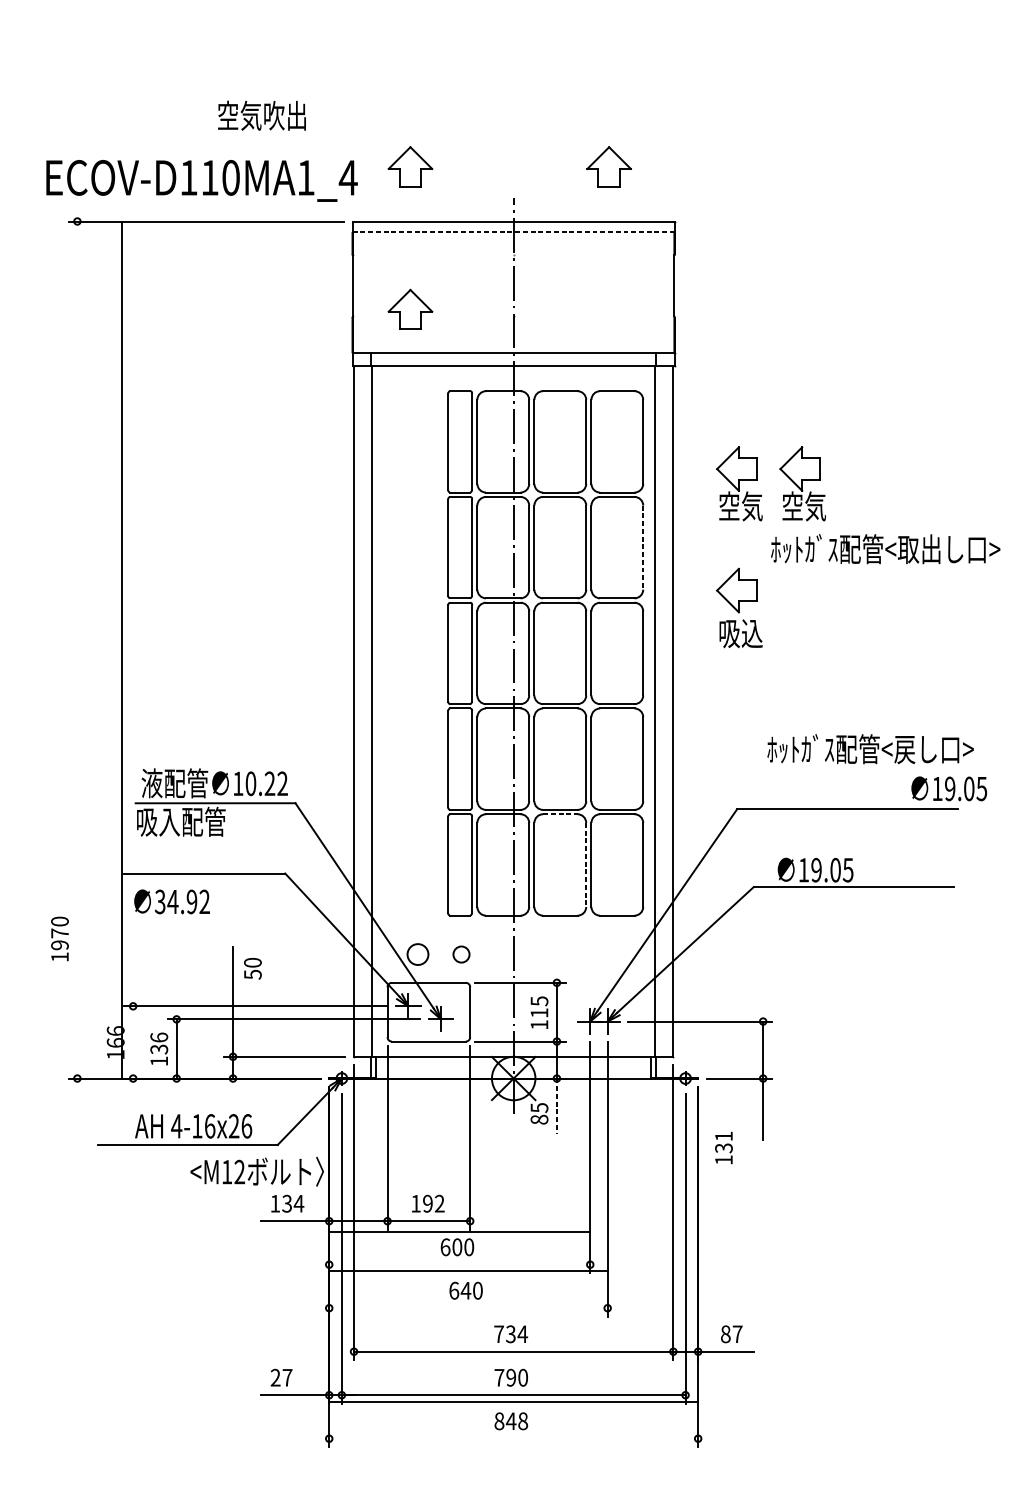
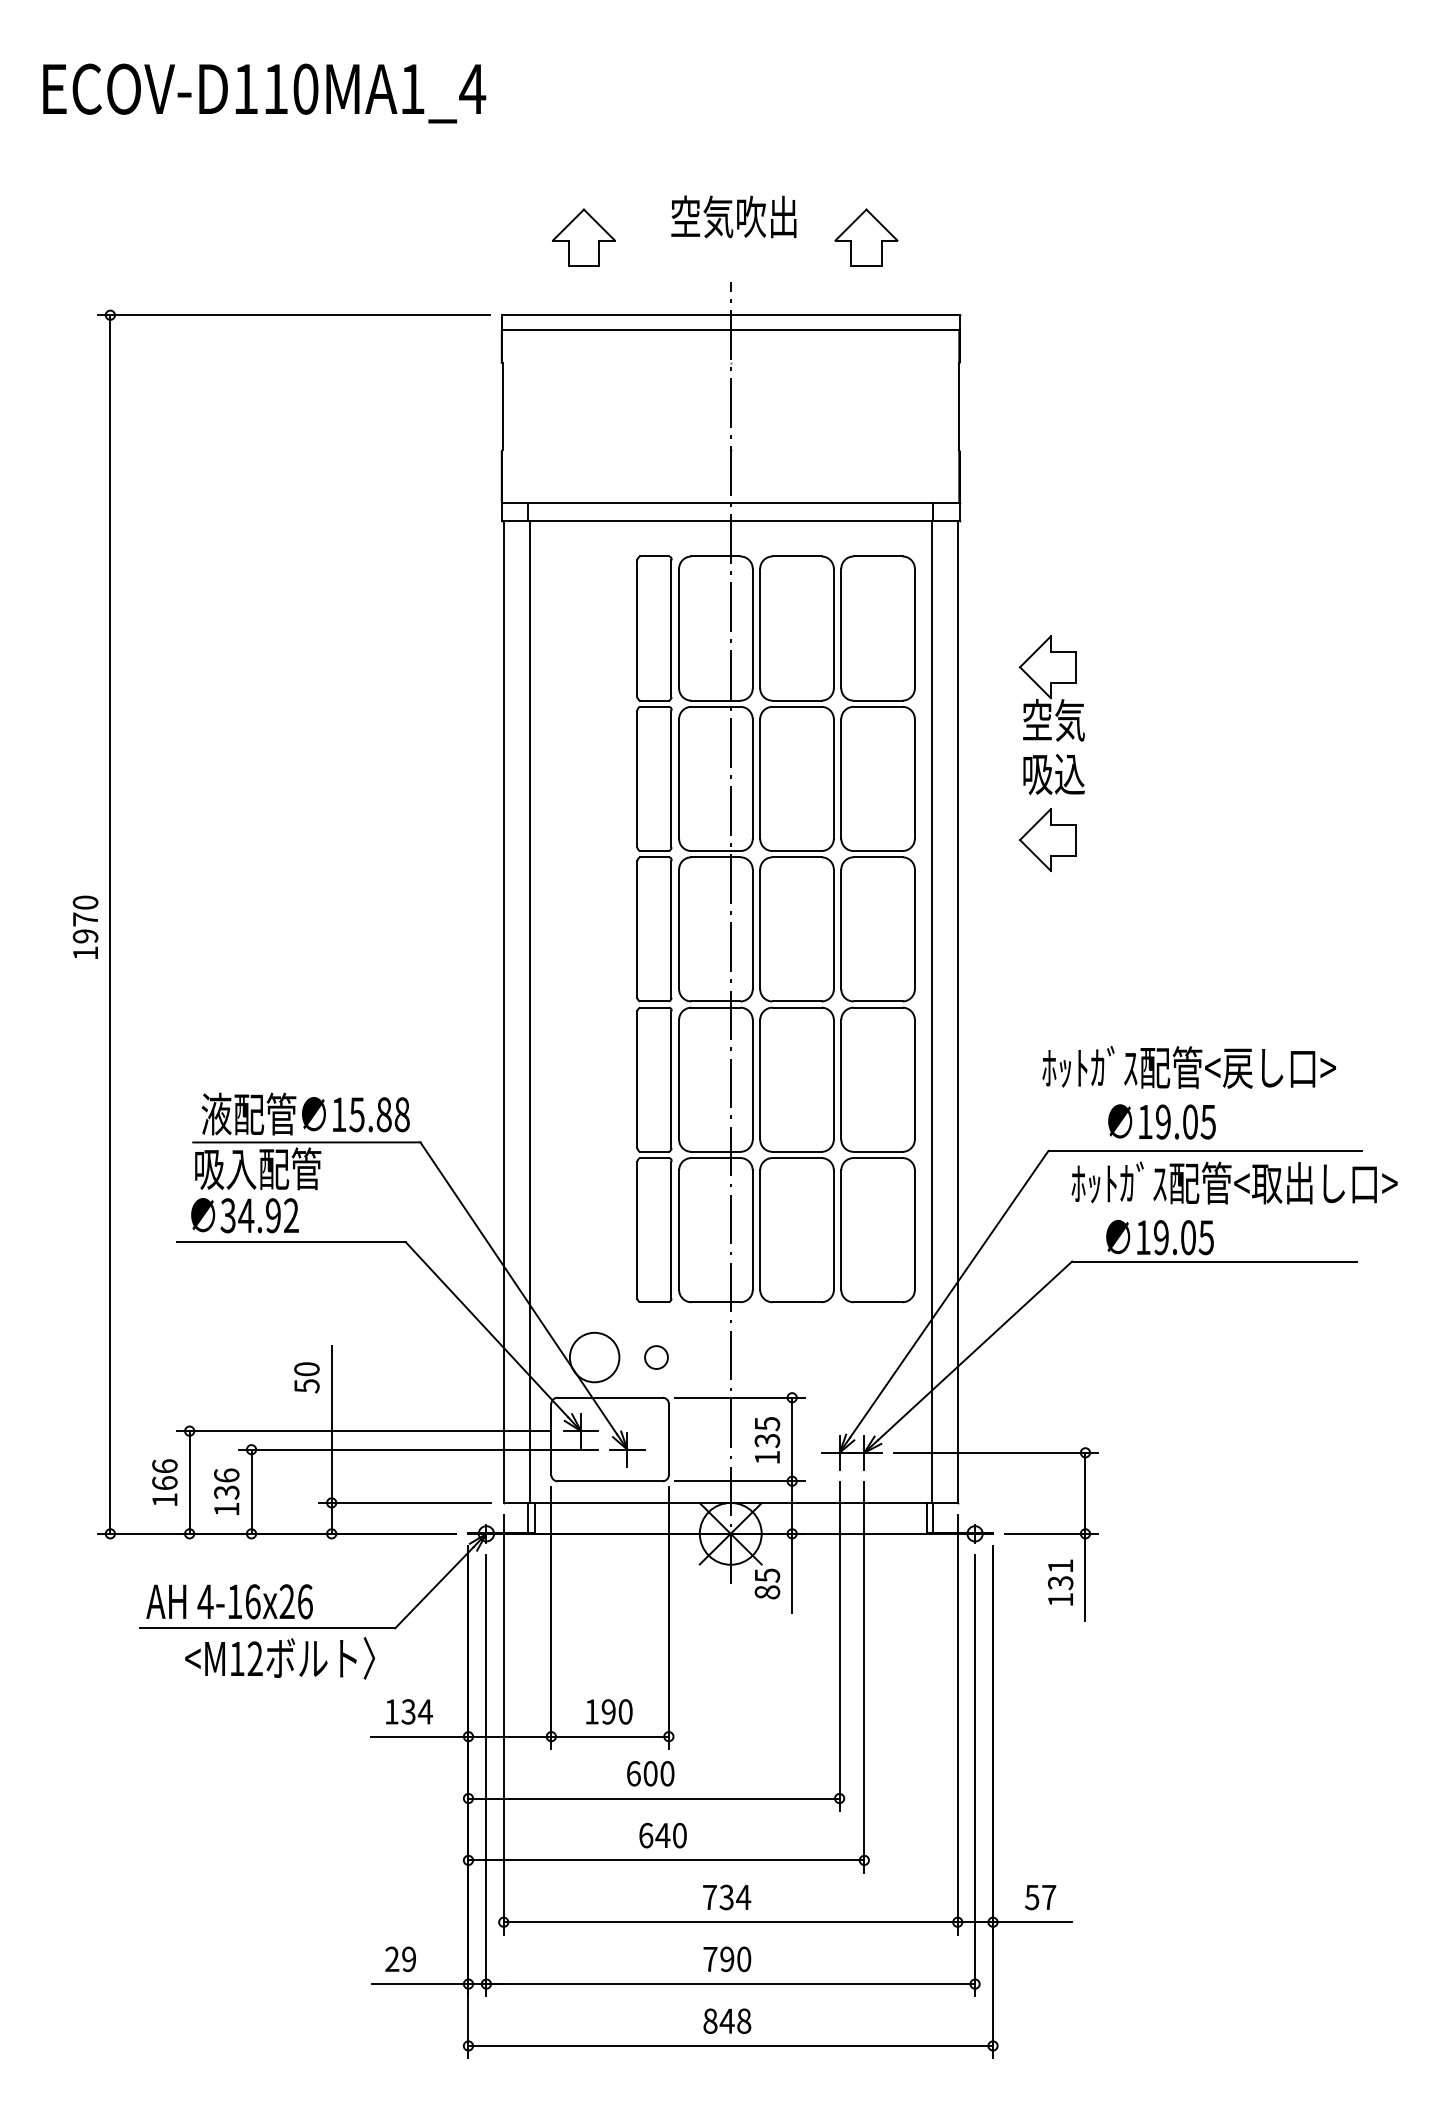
text: (261, 115) -> (733, 216), moved
text: (201, 180) -> (264, 93), moved
line: (513, 232) -> (730, 330), dashed -> solid
part: (410, 309) -> (583, 440), removed
part: (802, 484) -> (1141, 688), removed
line: (642, 547) -> (914, 778), dashed -> solid
text: (885, 548) -> (1234, 1182), moved
text: (740, 633) -> (1053, 774), moved
line: (121, 649) -> (110, 924), moved
text: (870, 749) -> (1188, 1067), moved
text: (266, 783) -> (379, 1114), 10.22 -> 15.88
text: (948, 788) -> (1161, 1121), moved
line: (560, 814) -> (797, 1158), dashed -> solid
line: (585, 865) -> (833, 1230), dashed -> solid
text: (171, 901) -> (244, 1215), moved
text: (59, 938) -> (85, 926), moved
circle: (417, 954) -> (594, 1357), size x1.67
text: (252, 968) -> (306, 1377), moved
text: (539, 1013) -> (767, 1441), 115 -> 135
line: (133, 1042) -> (189, 1482), added
line: (557, 1106) -> (792, 1573), dashed -> solid
text: (193, 1126) -> (229, 1601), moved
text: (723, 1147) -> (1060, 1582), moved
text: (257, 1171) -> (280, 1658), moved
text: (439, 1203) -> (625, 1711), 192 -> 190
line: (459, 1232) -> (653, 1798), moved
line: (468, 1271) -> (666, 1860), moved
text: (725, 1334) -> (1032, 1897), 87 -> 57
text: (287, 1377) -> (409, 1959), 27 -> 29
line: (513, 1401) -> (730, 2045), moved

